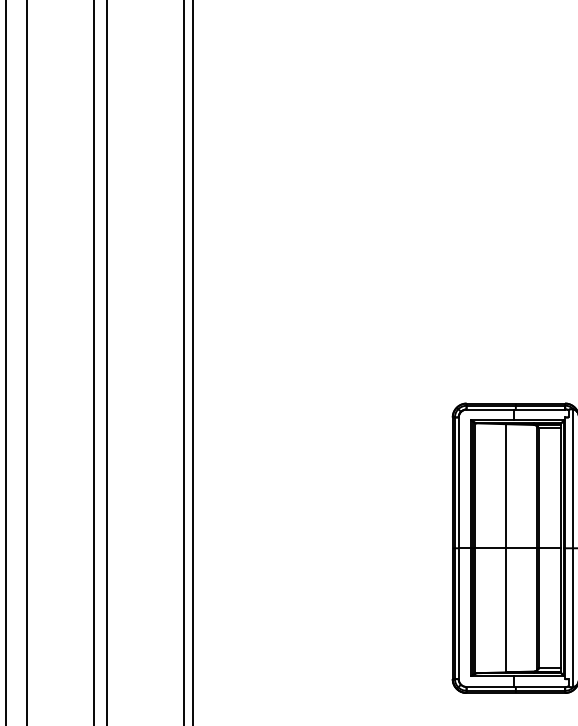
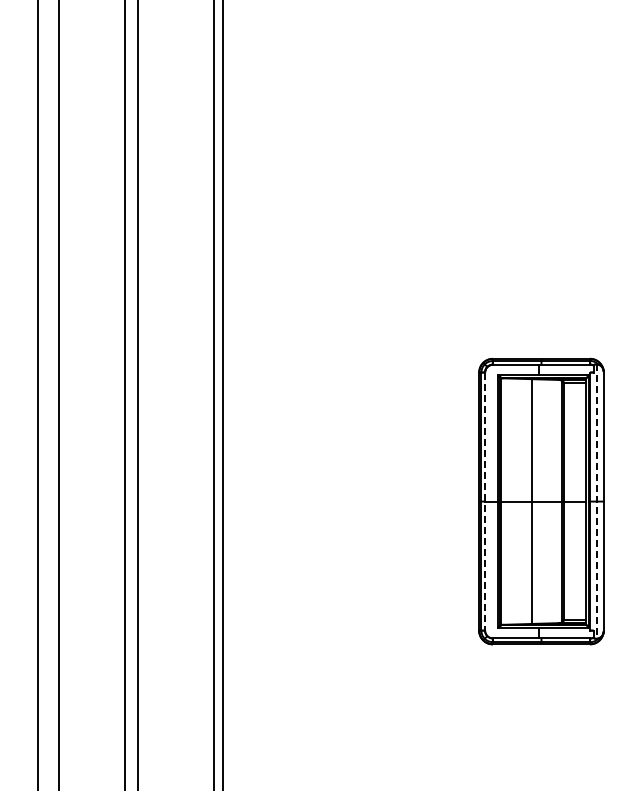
line: (459, 549) -> (485, 502), solid -> dashed
line: (572, 549) -> (597, 502), solid -> dashed

